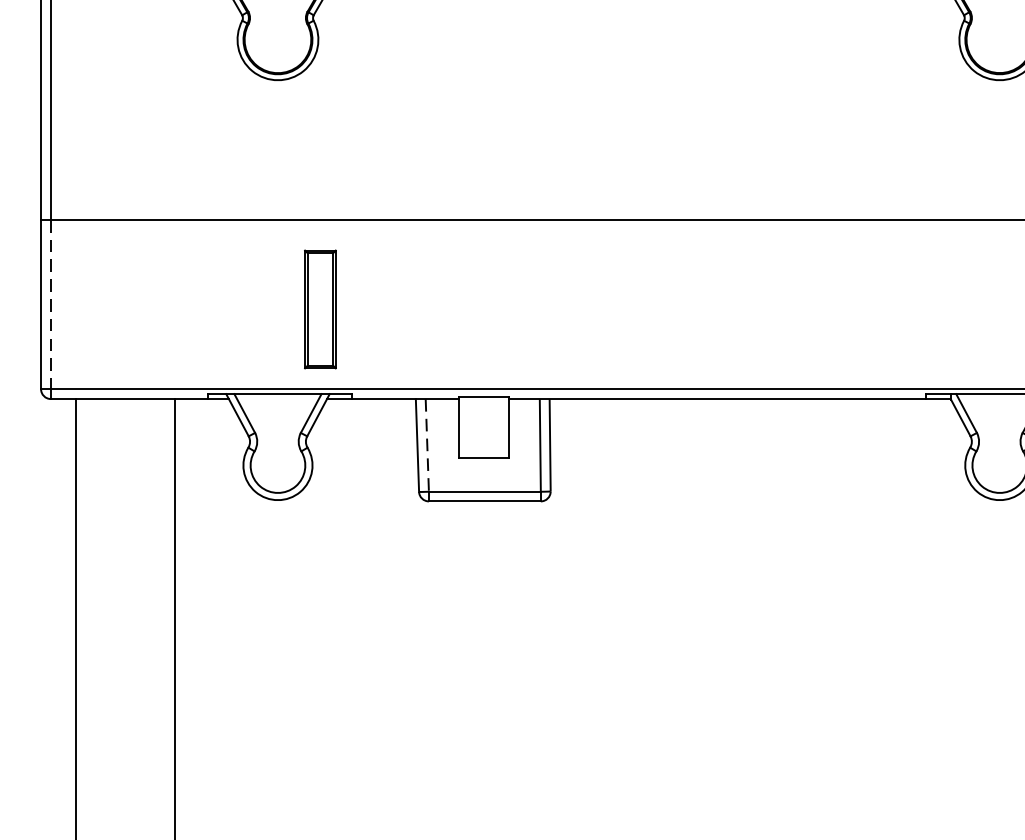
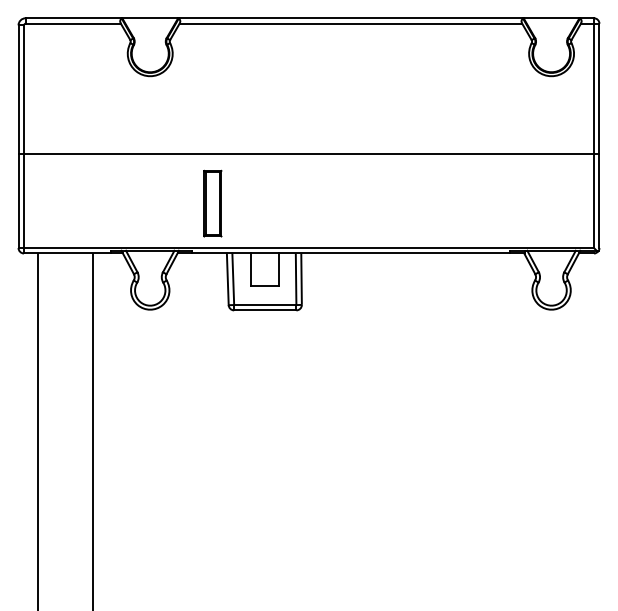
line: (51, 305) -> (24, 201), dashed -> solid
part: (319, 309) -> (212, 203), moved
line: (427, 445) -> (233, 279), dashed -> solid

